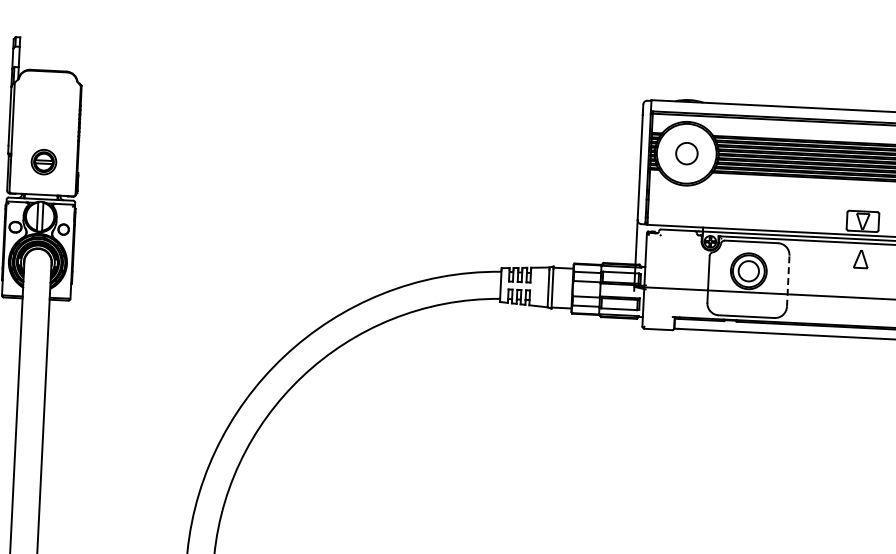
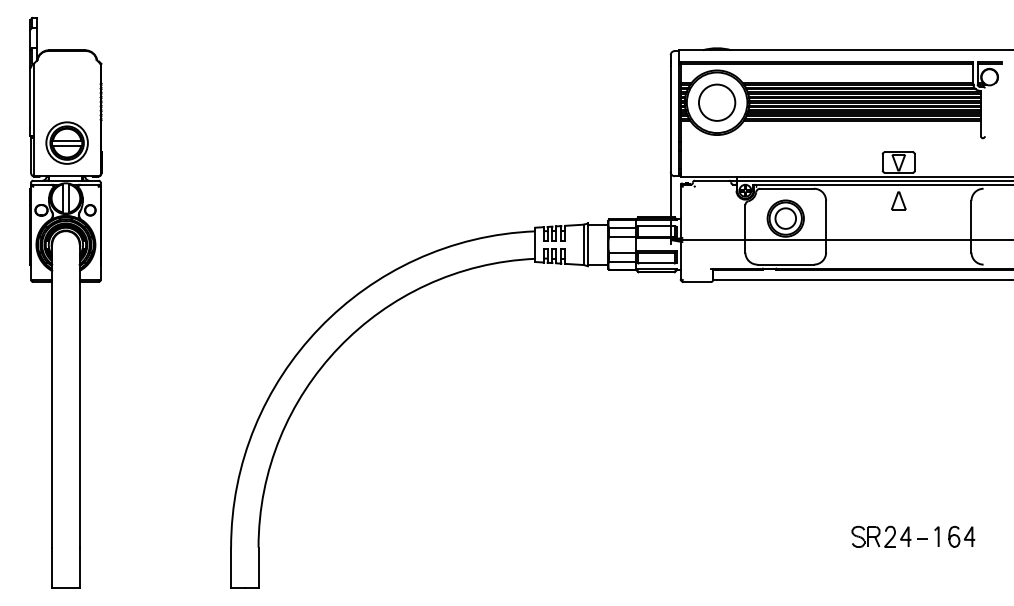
circle: (687, 153) -> (717, 102), size x1.67
part: (43, 161) -> (66, 142), size x1.67
line: (788, 281) -> (826, 226), dashed -> solid

